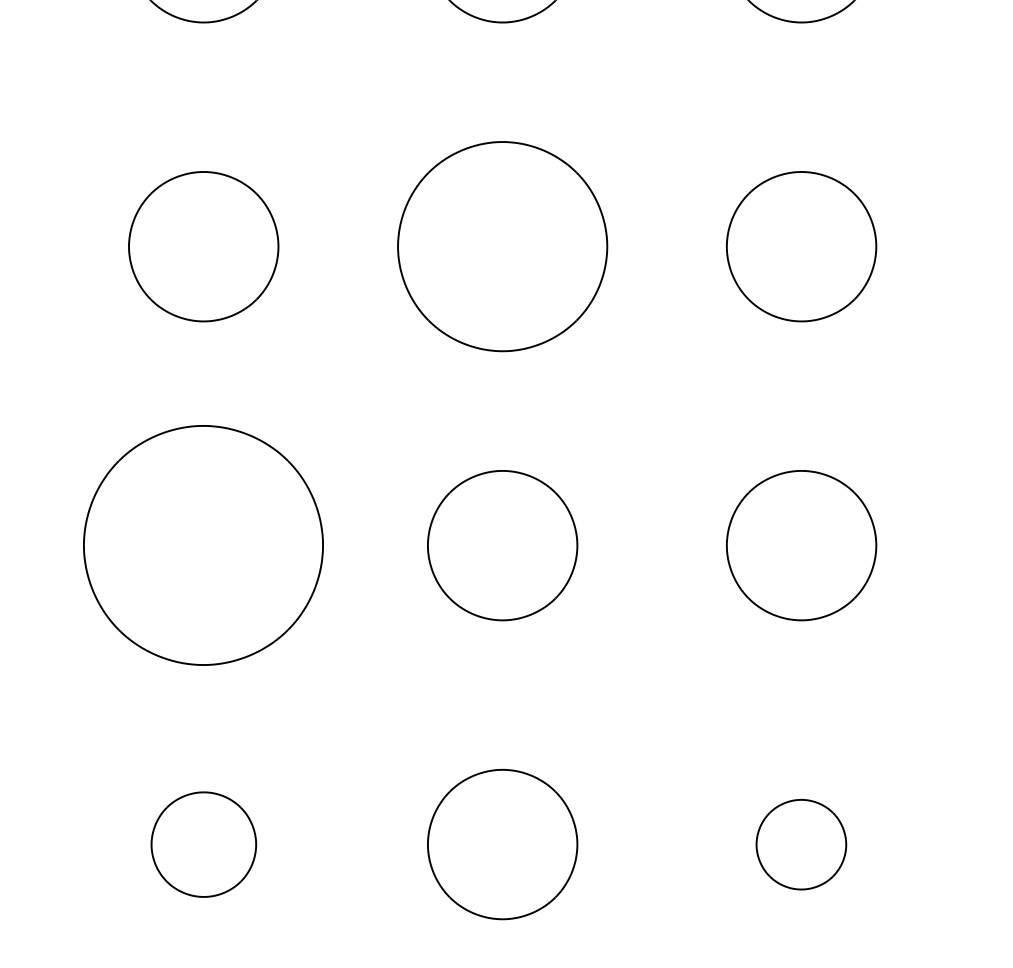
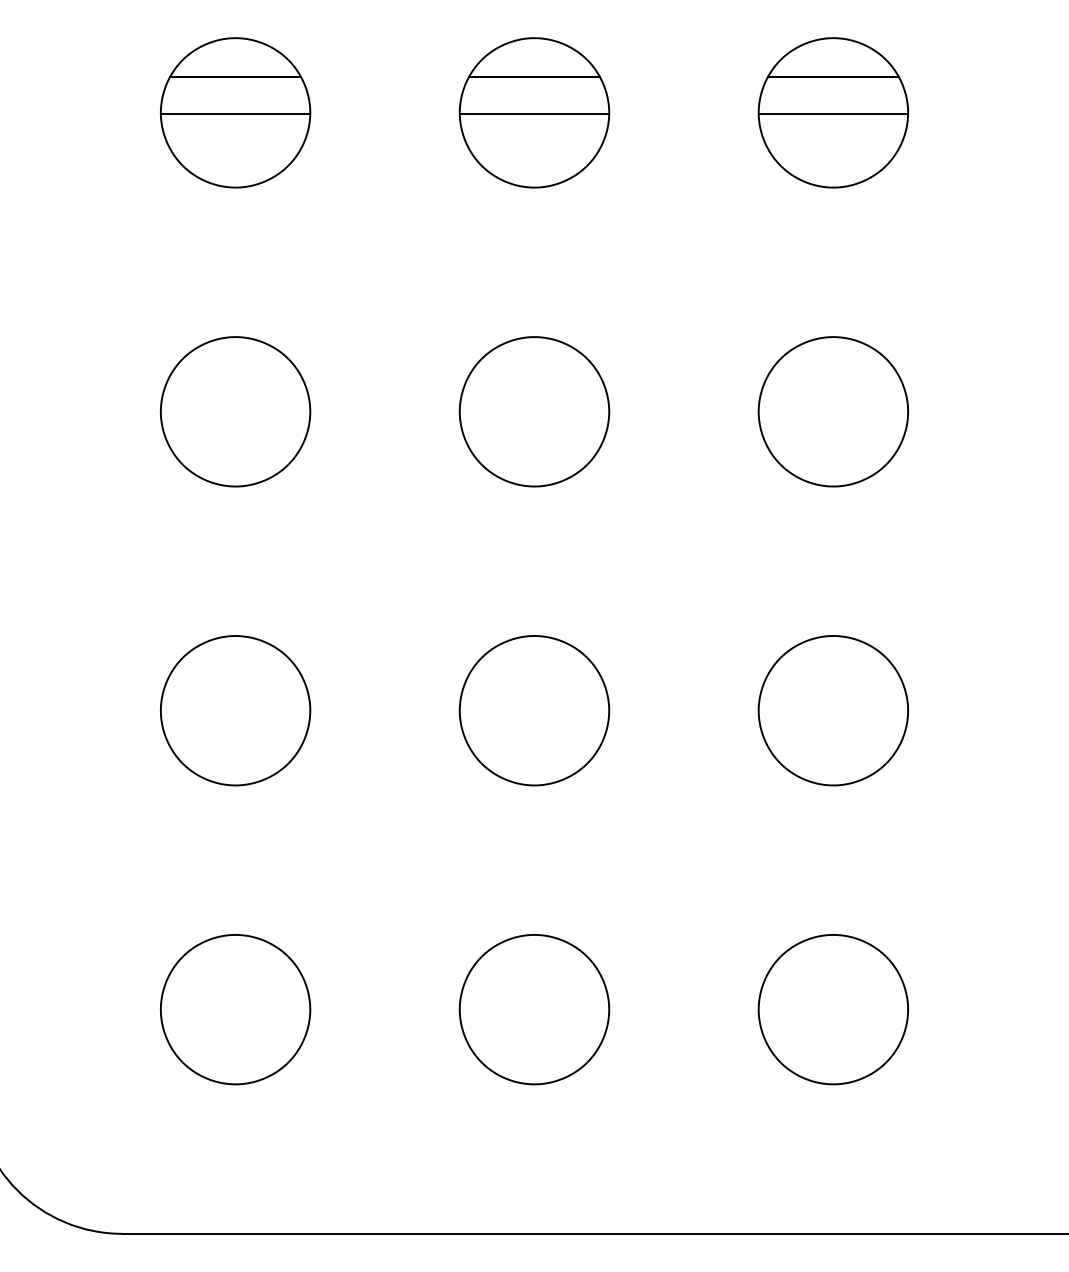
part: (502, 246) -> (534, 411), size x0.71
part: (203, 545) -> (235, 710), size x0.62
part: (203, 844) -> (235, 1009), size x1.43
part: (800, 844) -> (832, 1009), size x1.67

